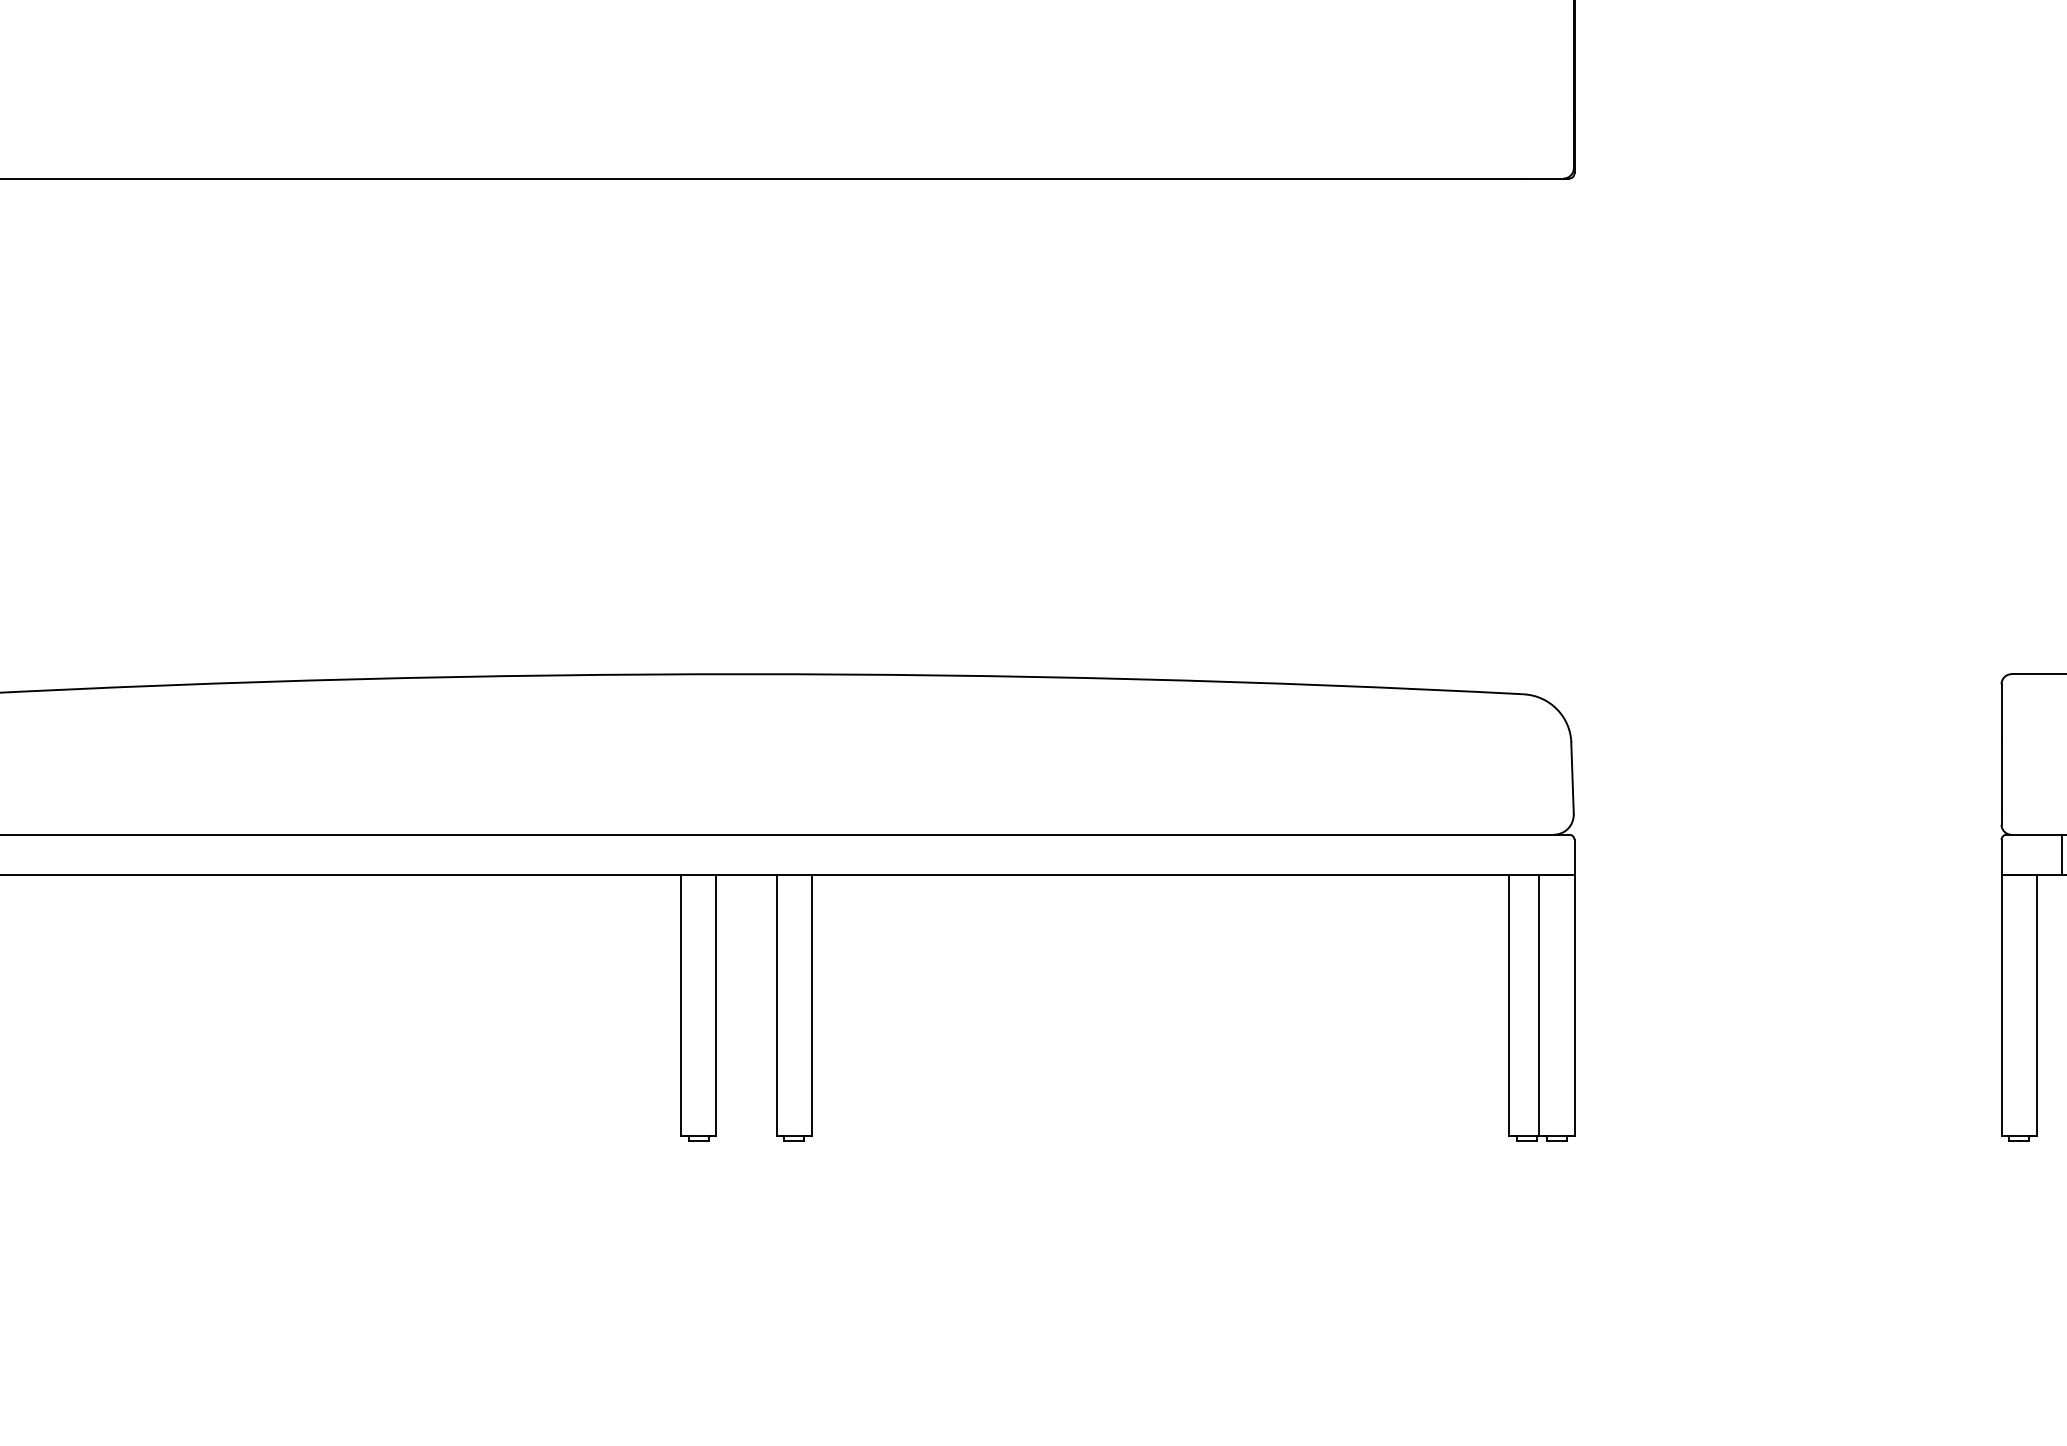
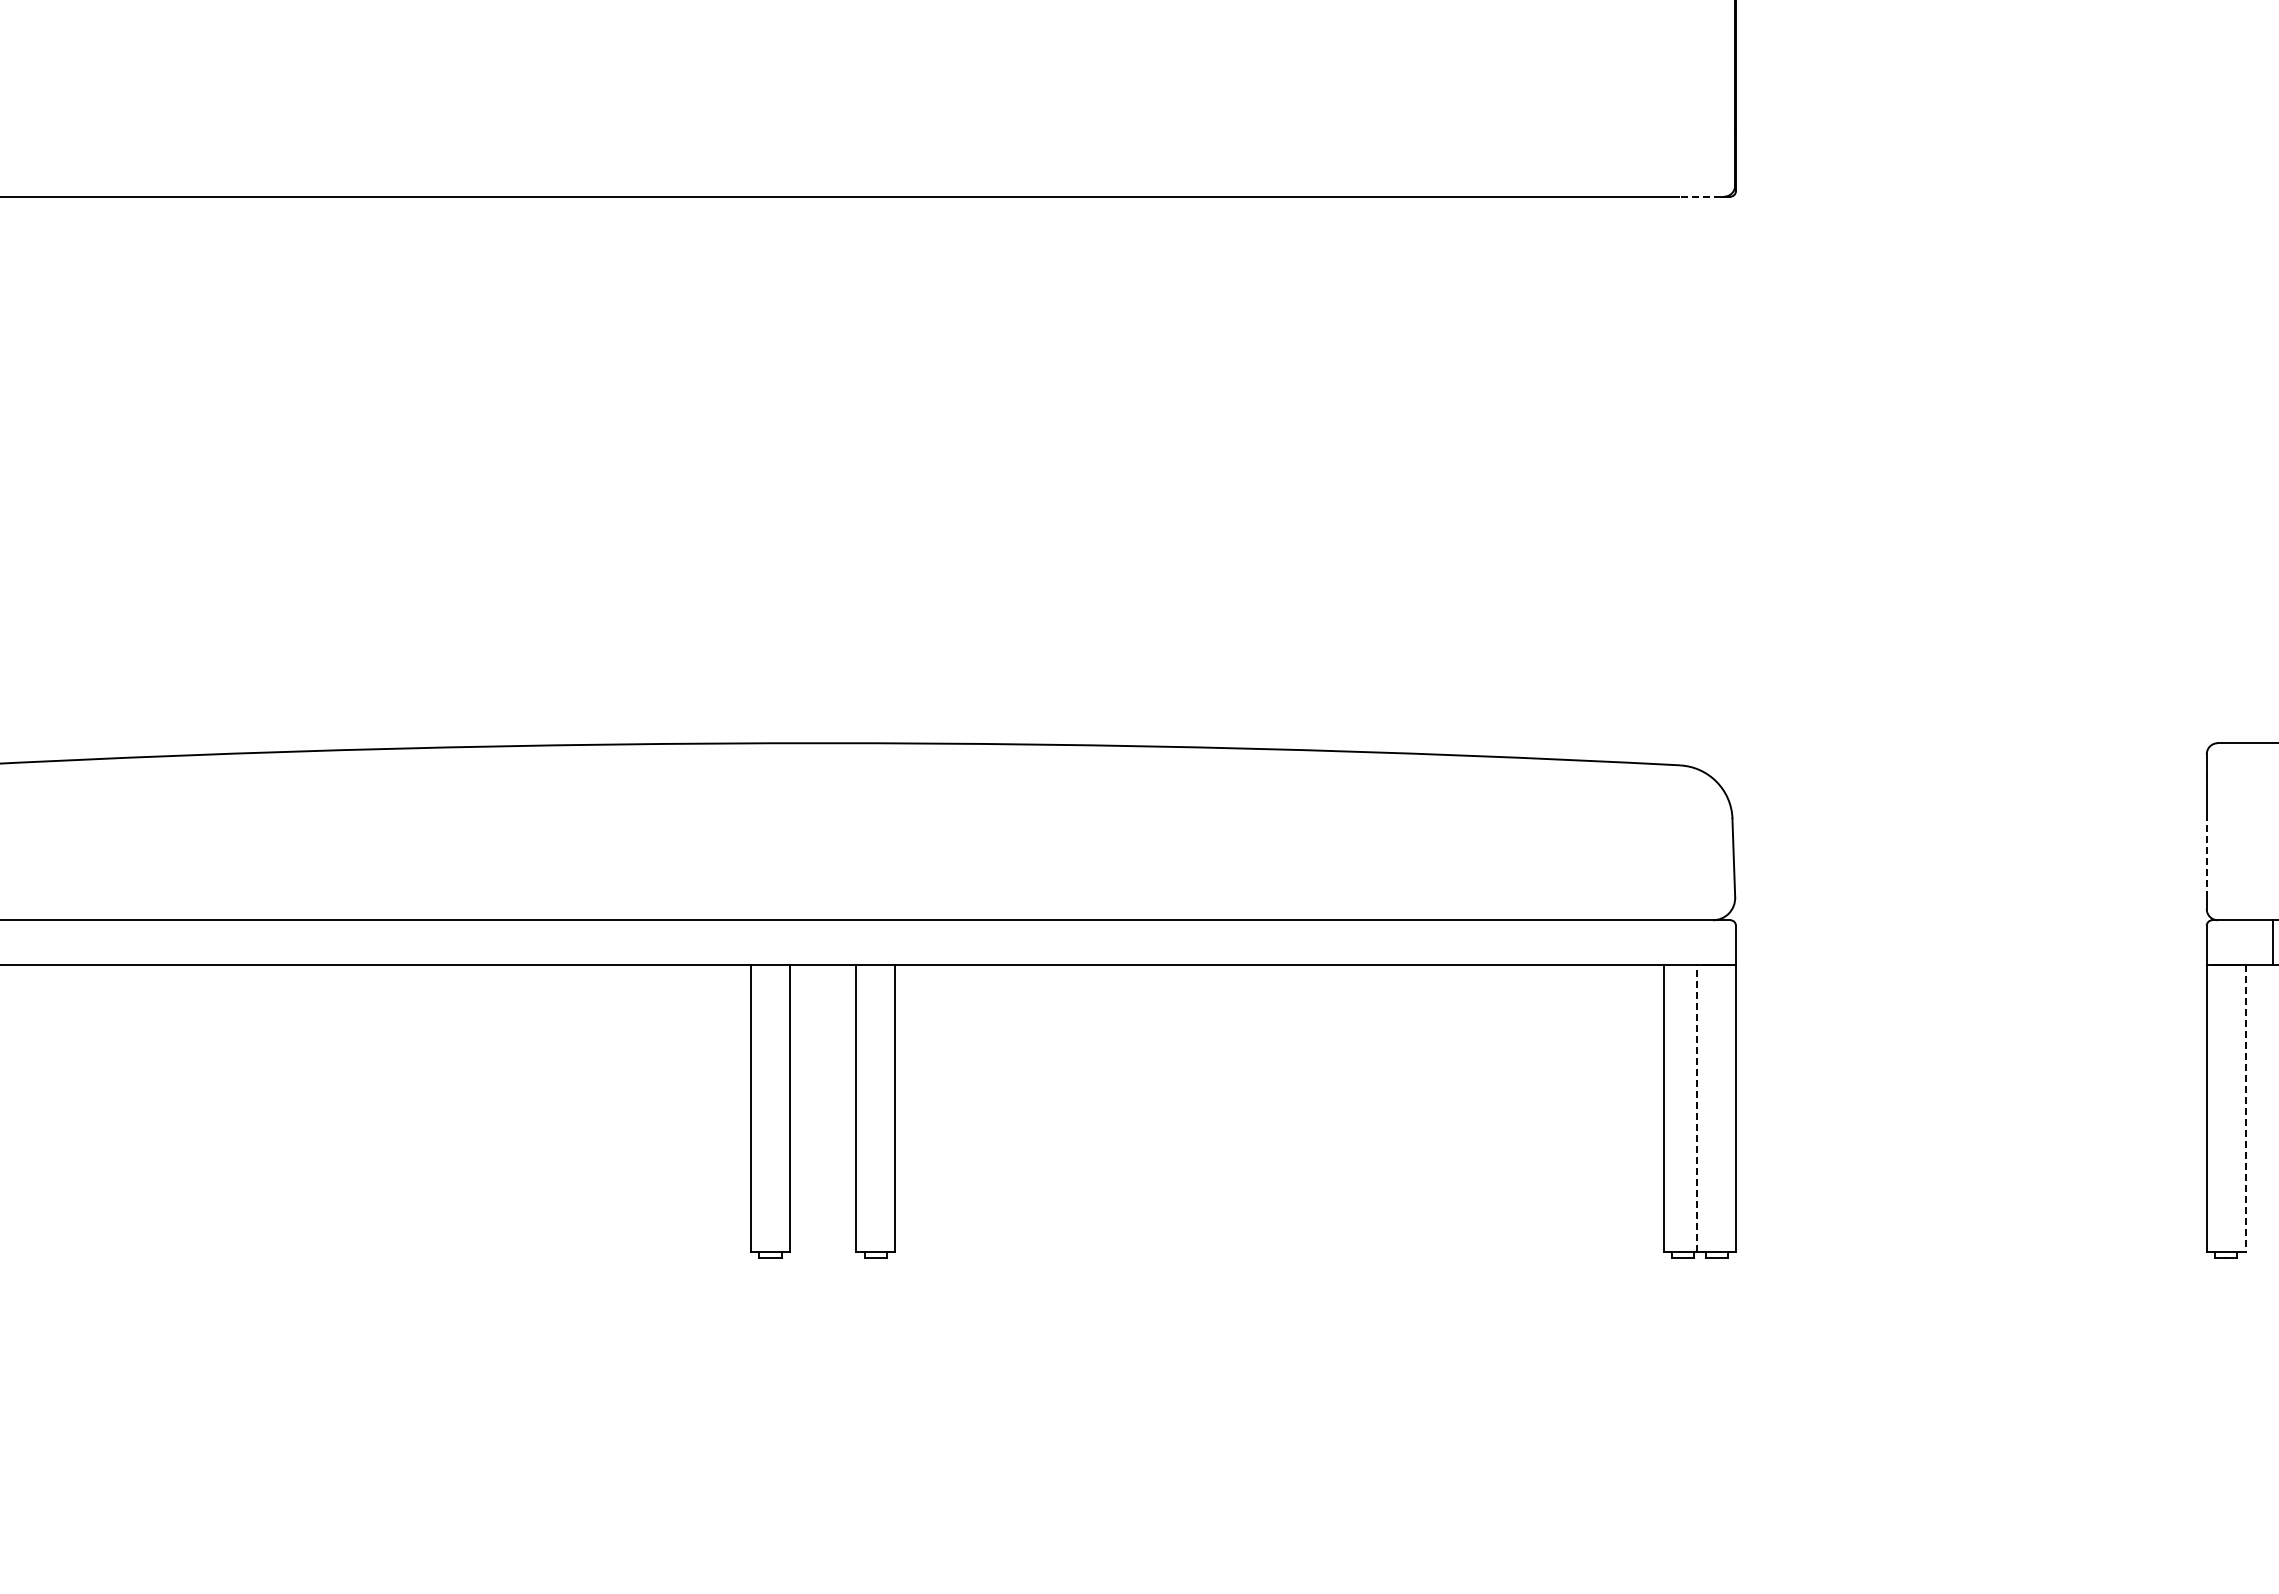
line: (1542, 178) -> (1700, 196), solid -> dashed
line: (2001, 777) -> (2206, 857), solid -> dashed
line: (1539, 1005) -> (1697, 1108), solid -> dashed
line: (2036, 1005) -> (2245, 1108), solid -> dashed

